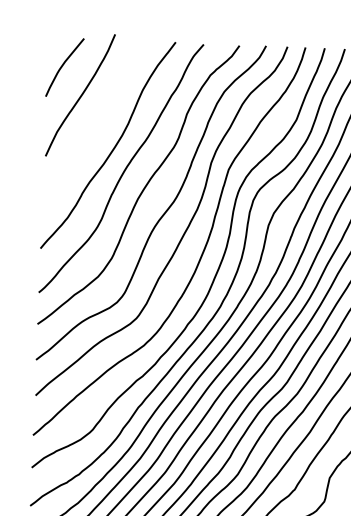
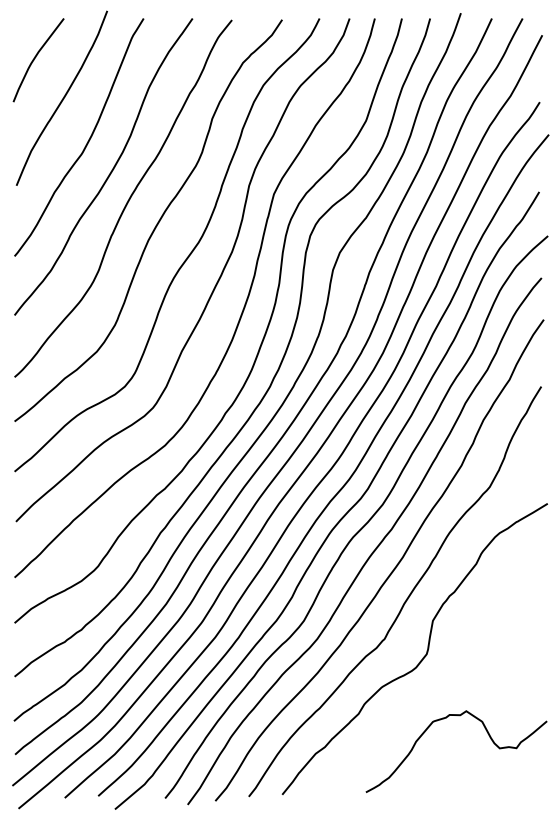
curve: (97, 126) -> (87, 141), added

